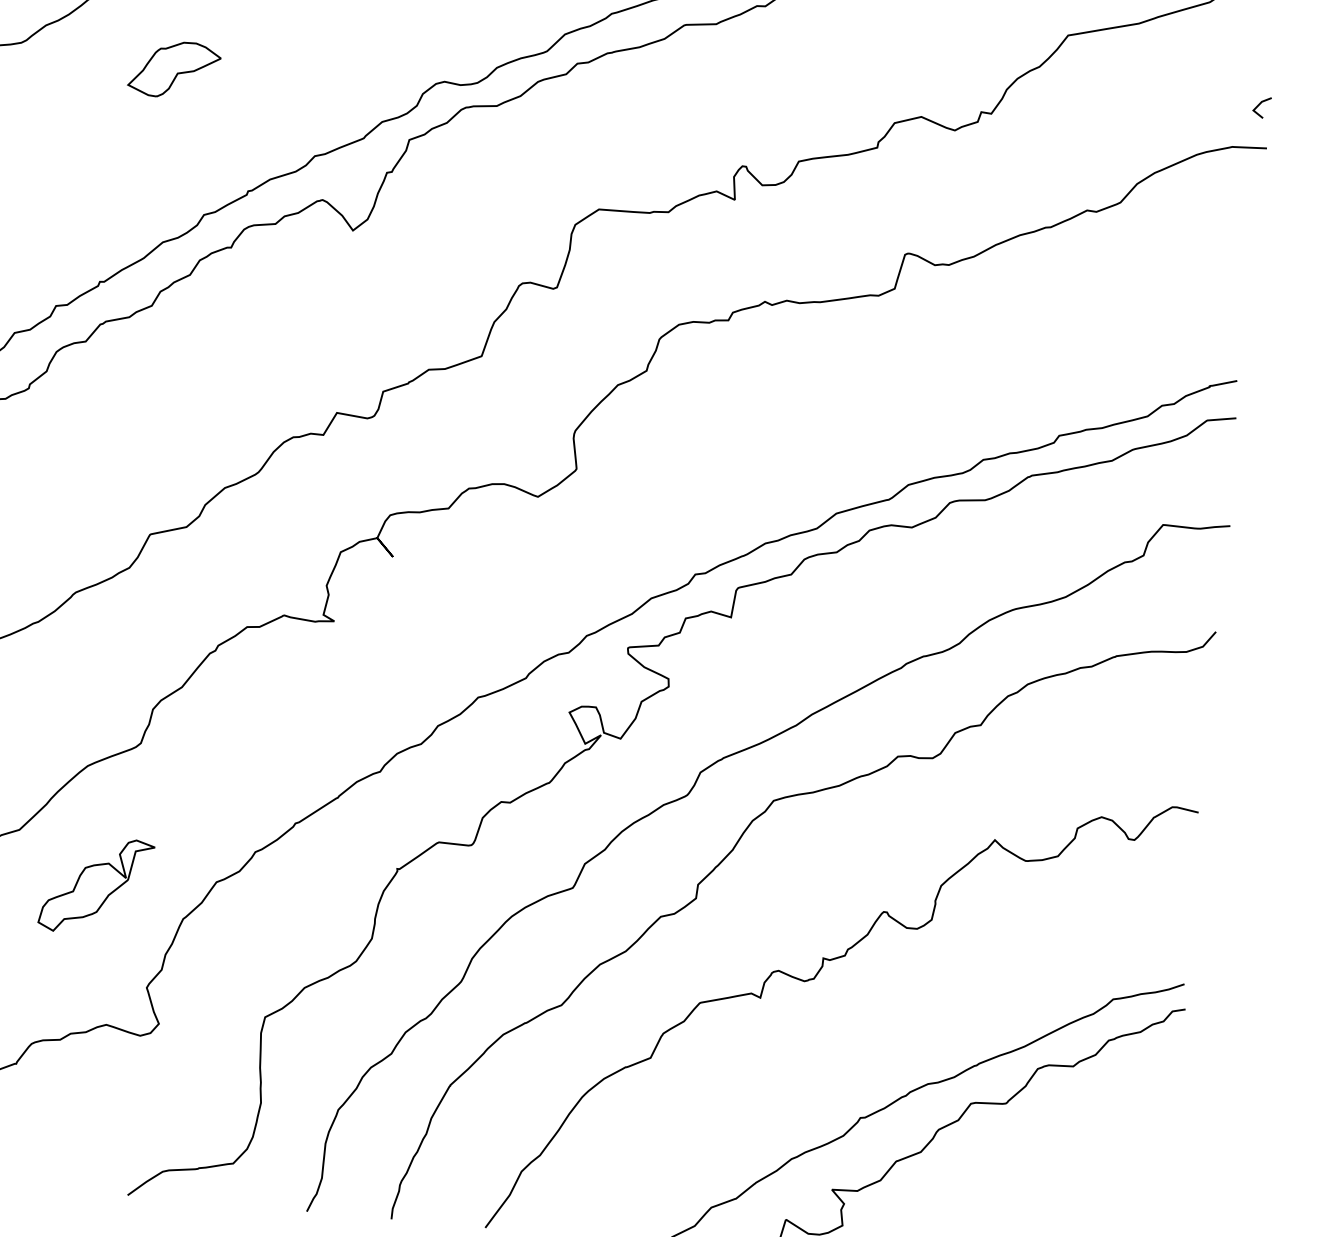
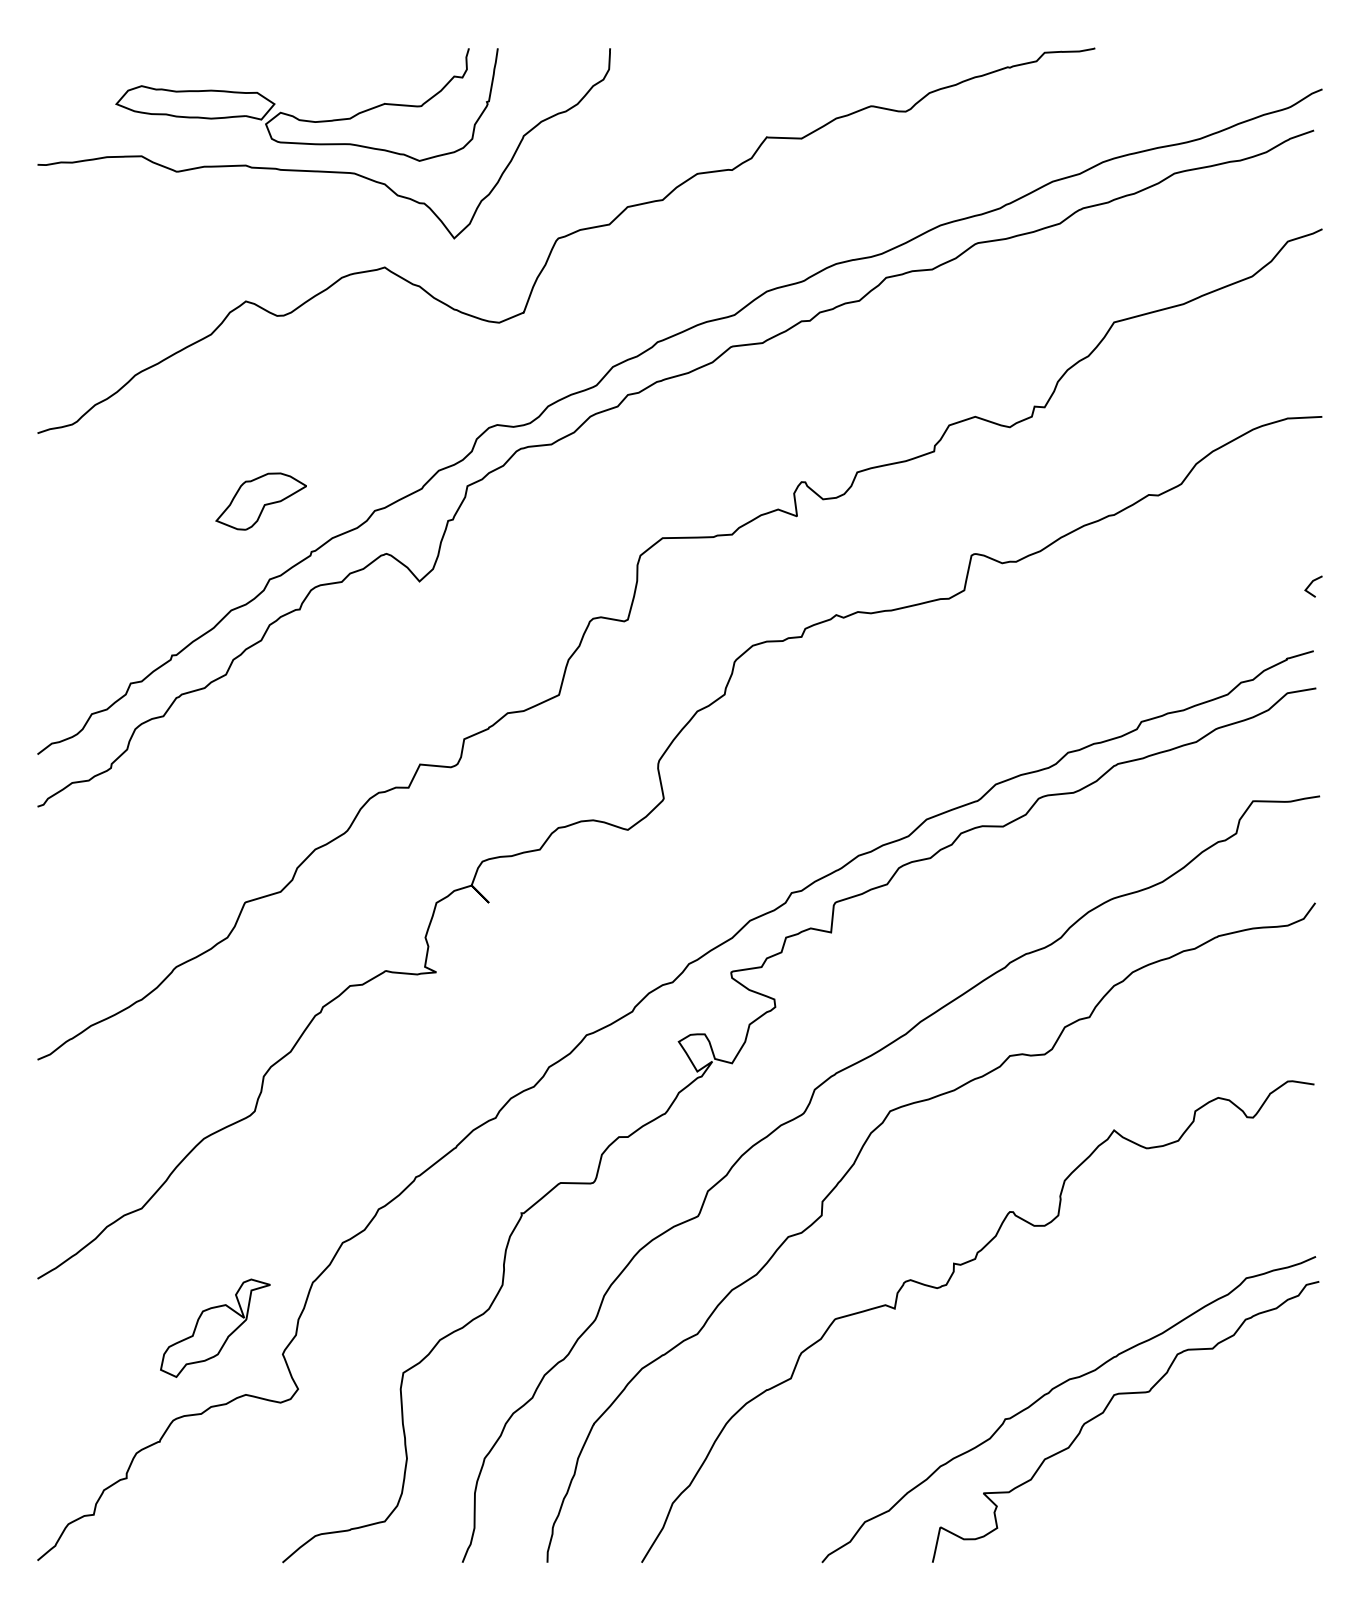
part: (173, 69) -> (260, 501), moved
line: (1260, 105) -> (1311, 584), moved
part: (96, 885) -> (215, 1327), moved

